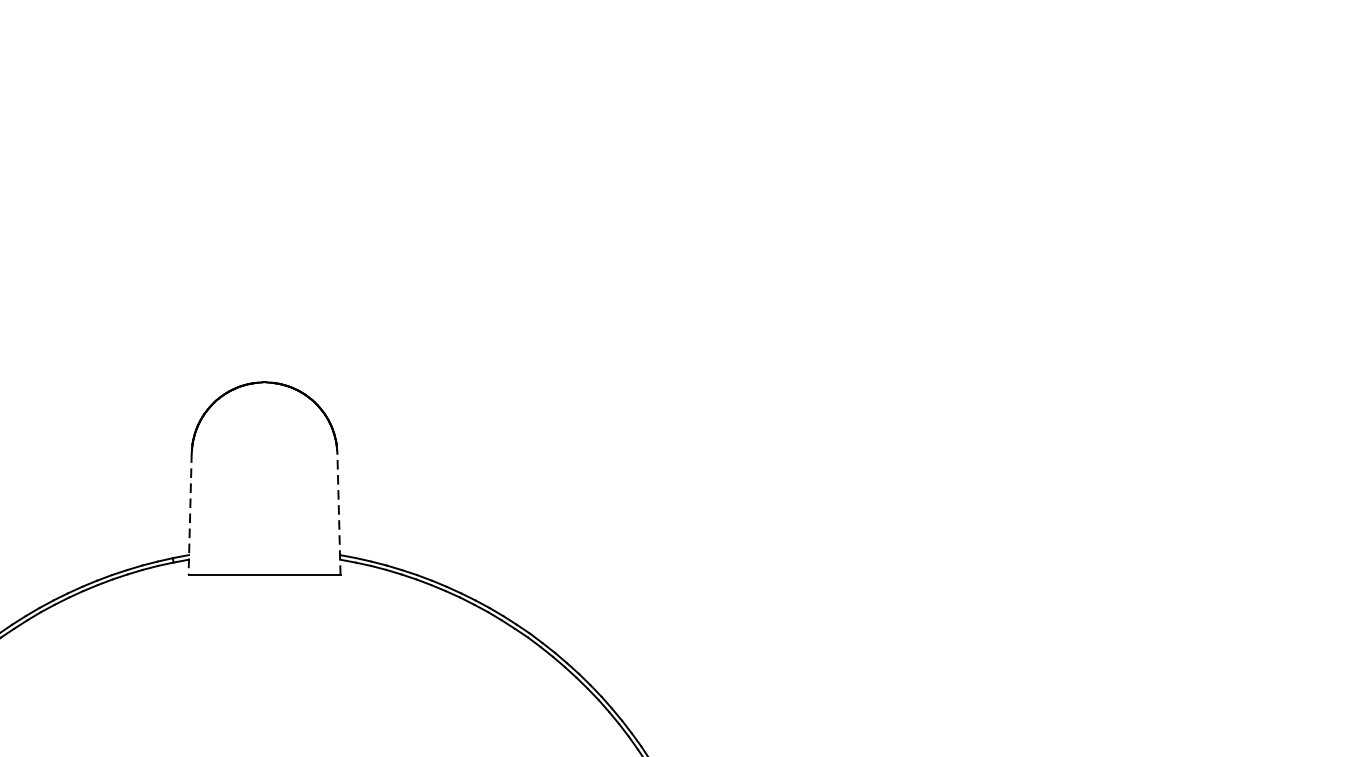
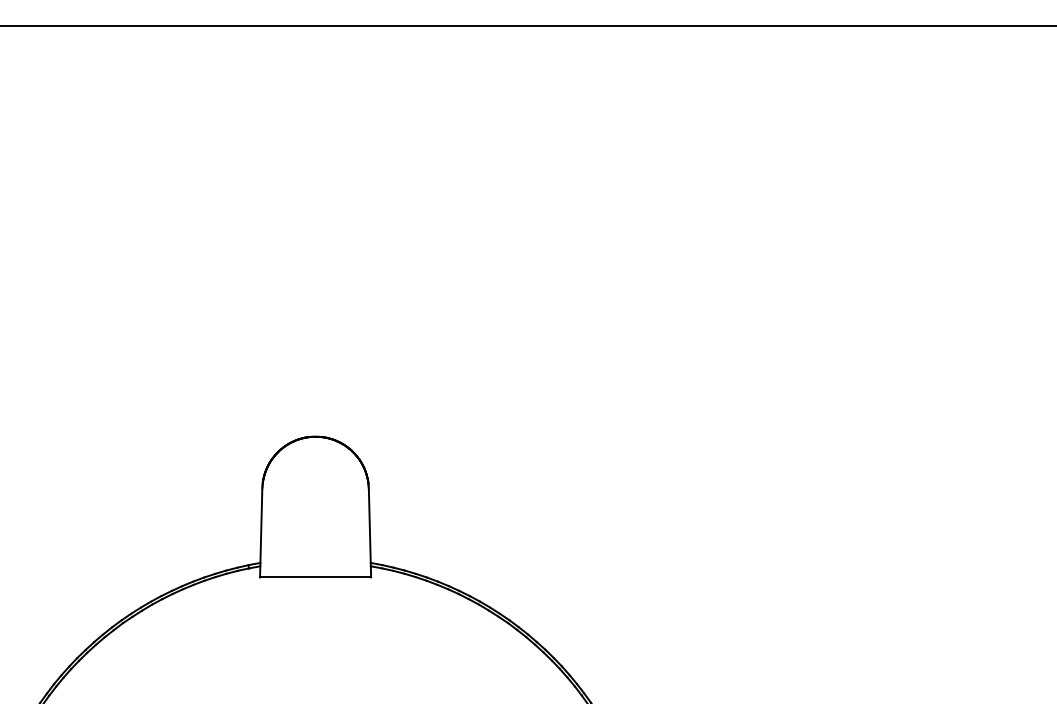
line: (338, 513) -> (369, 532), dashed -> solid
line: (190, 514) -> (261, 533), dashed -> solid

